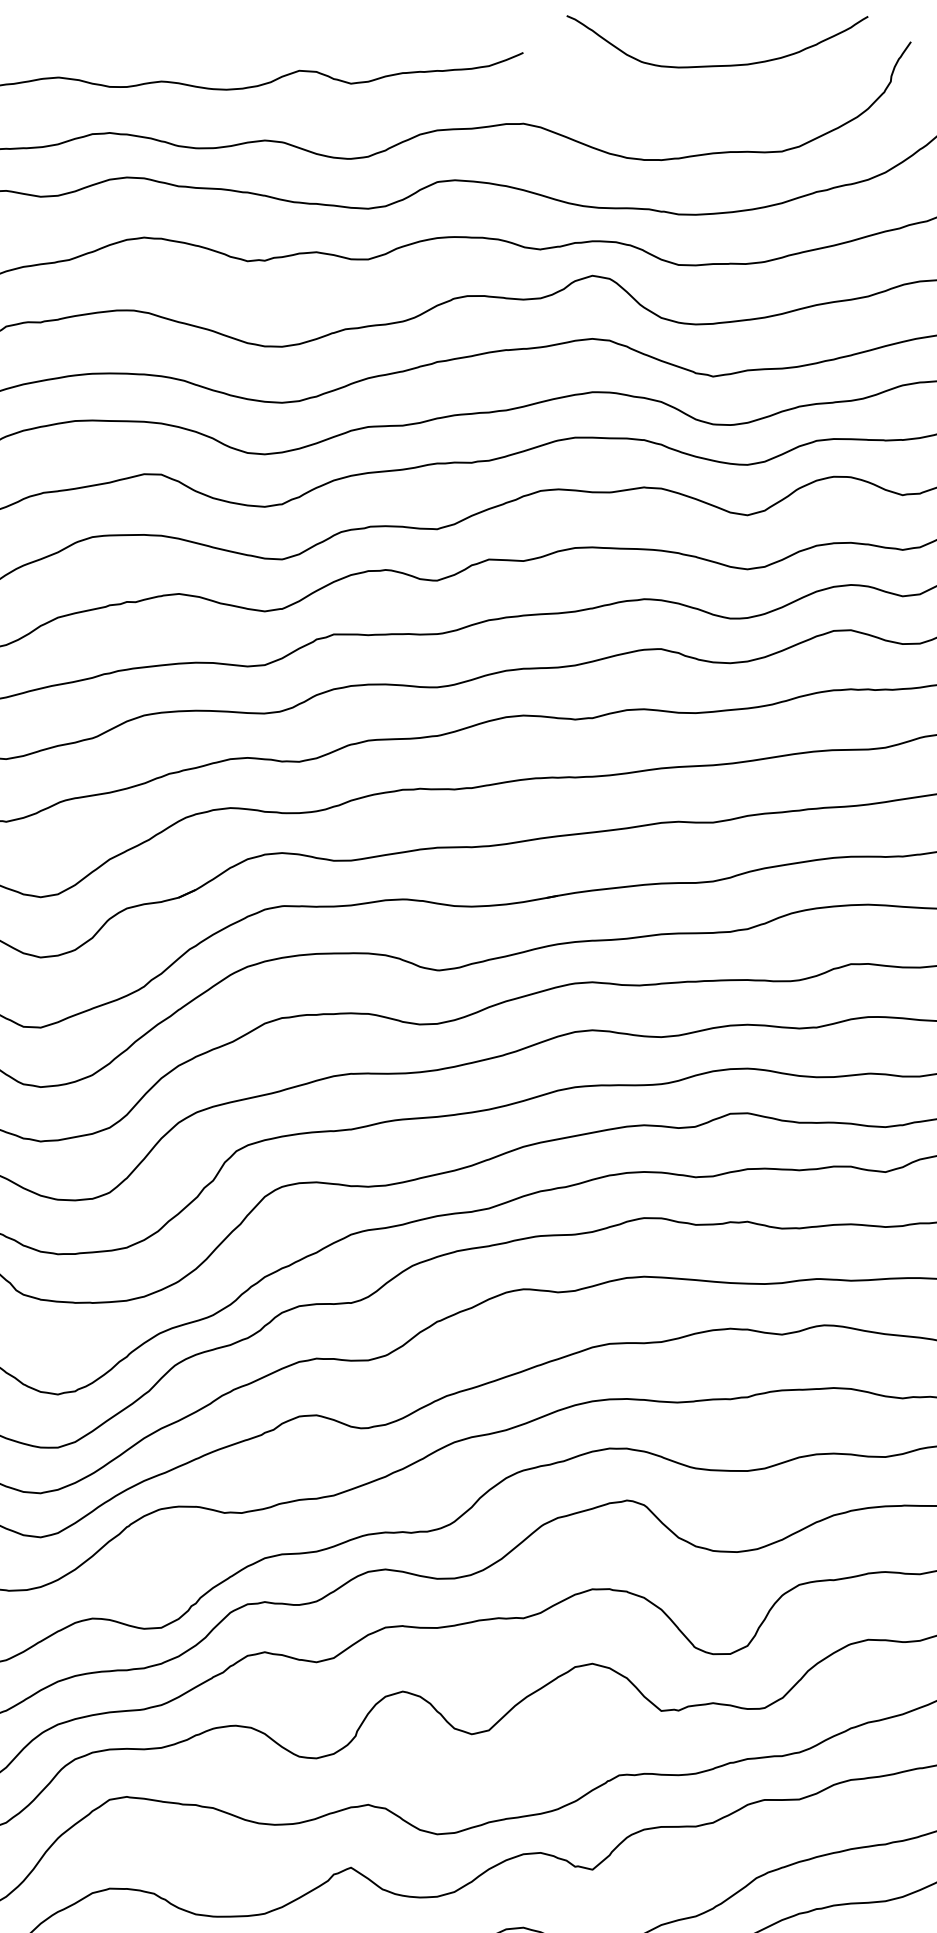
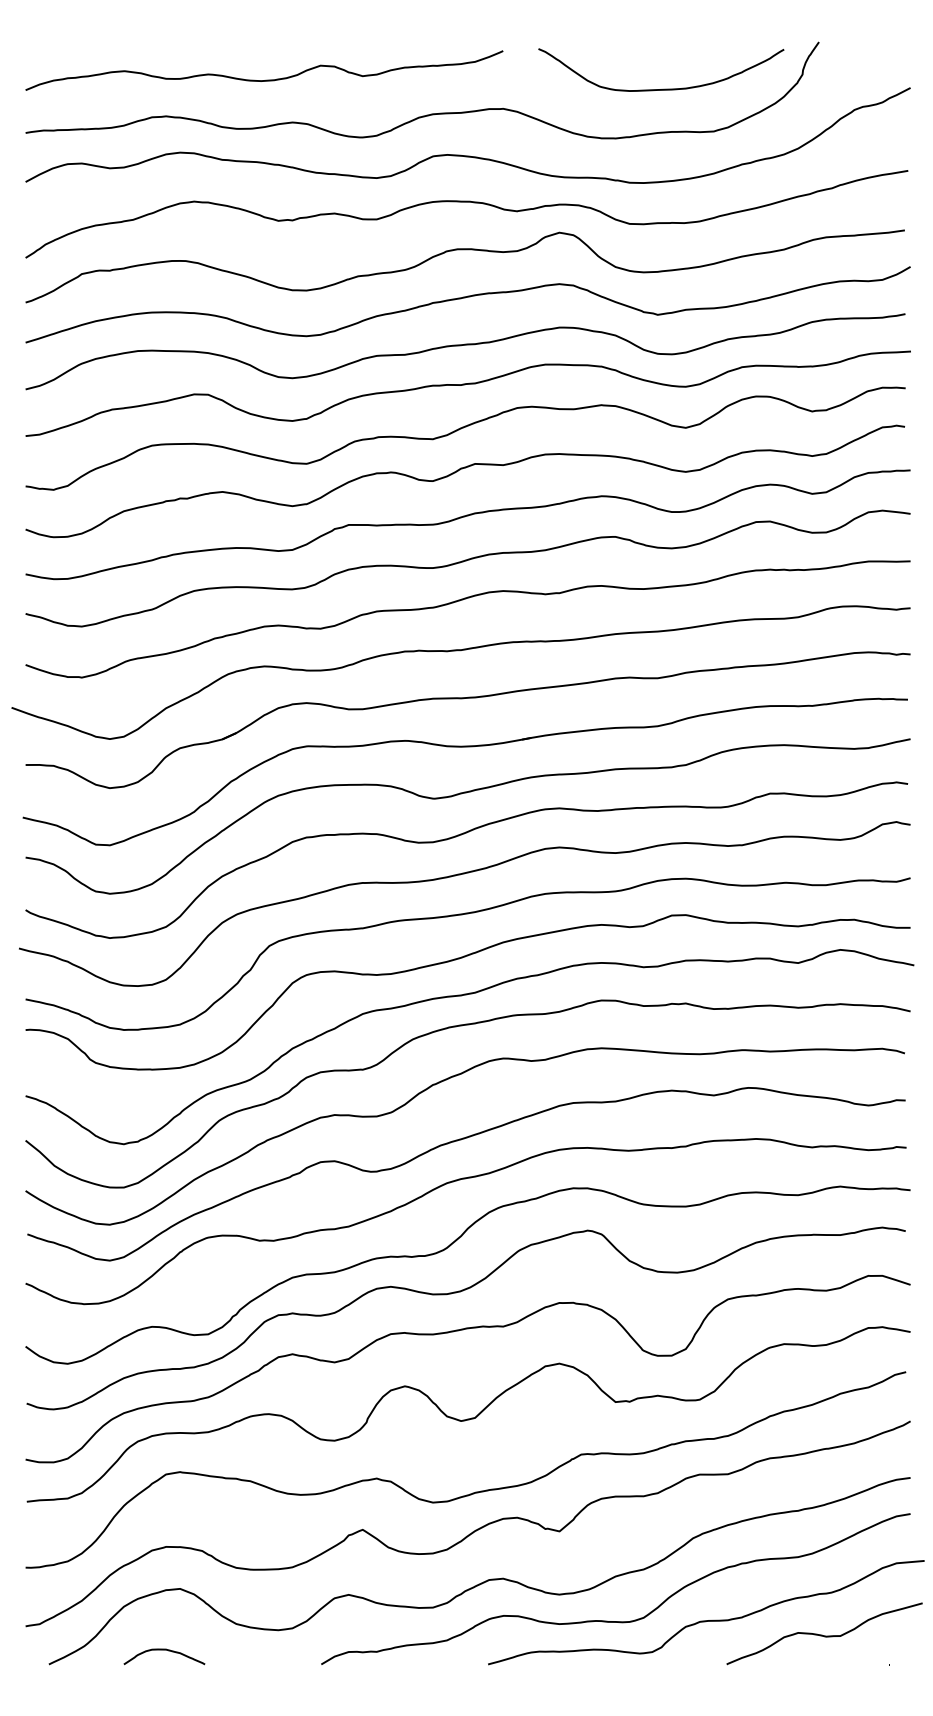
curve: (720, 64) -> (663, 88), moved

